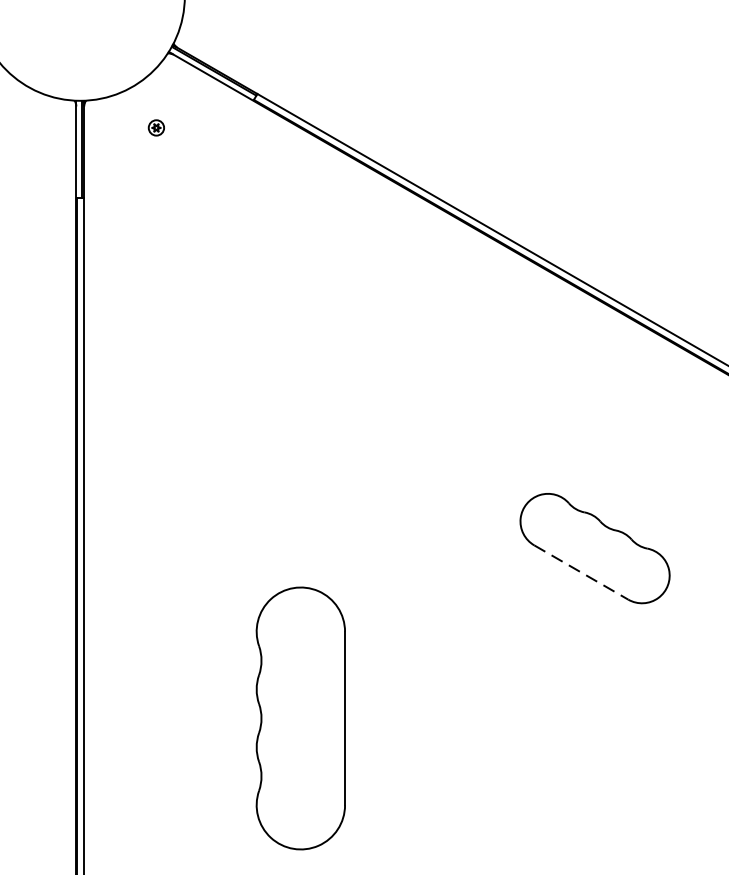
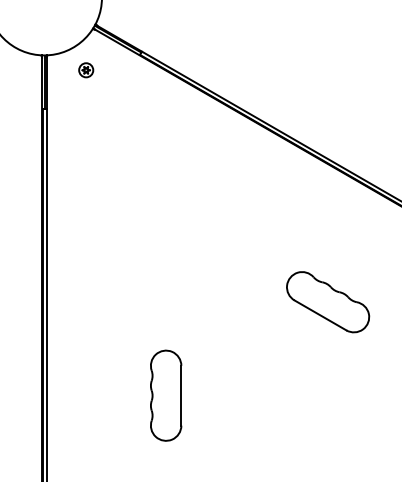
part: (156, 128) -> (86, 70), size x1.67
line: (581, 572) -> (320, 315), dashed -> solid
part: (301, 717) -> (166, 395), size x0.62

